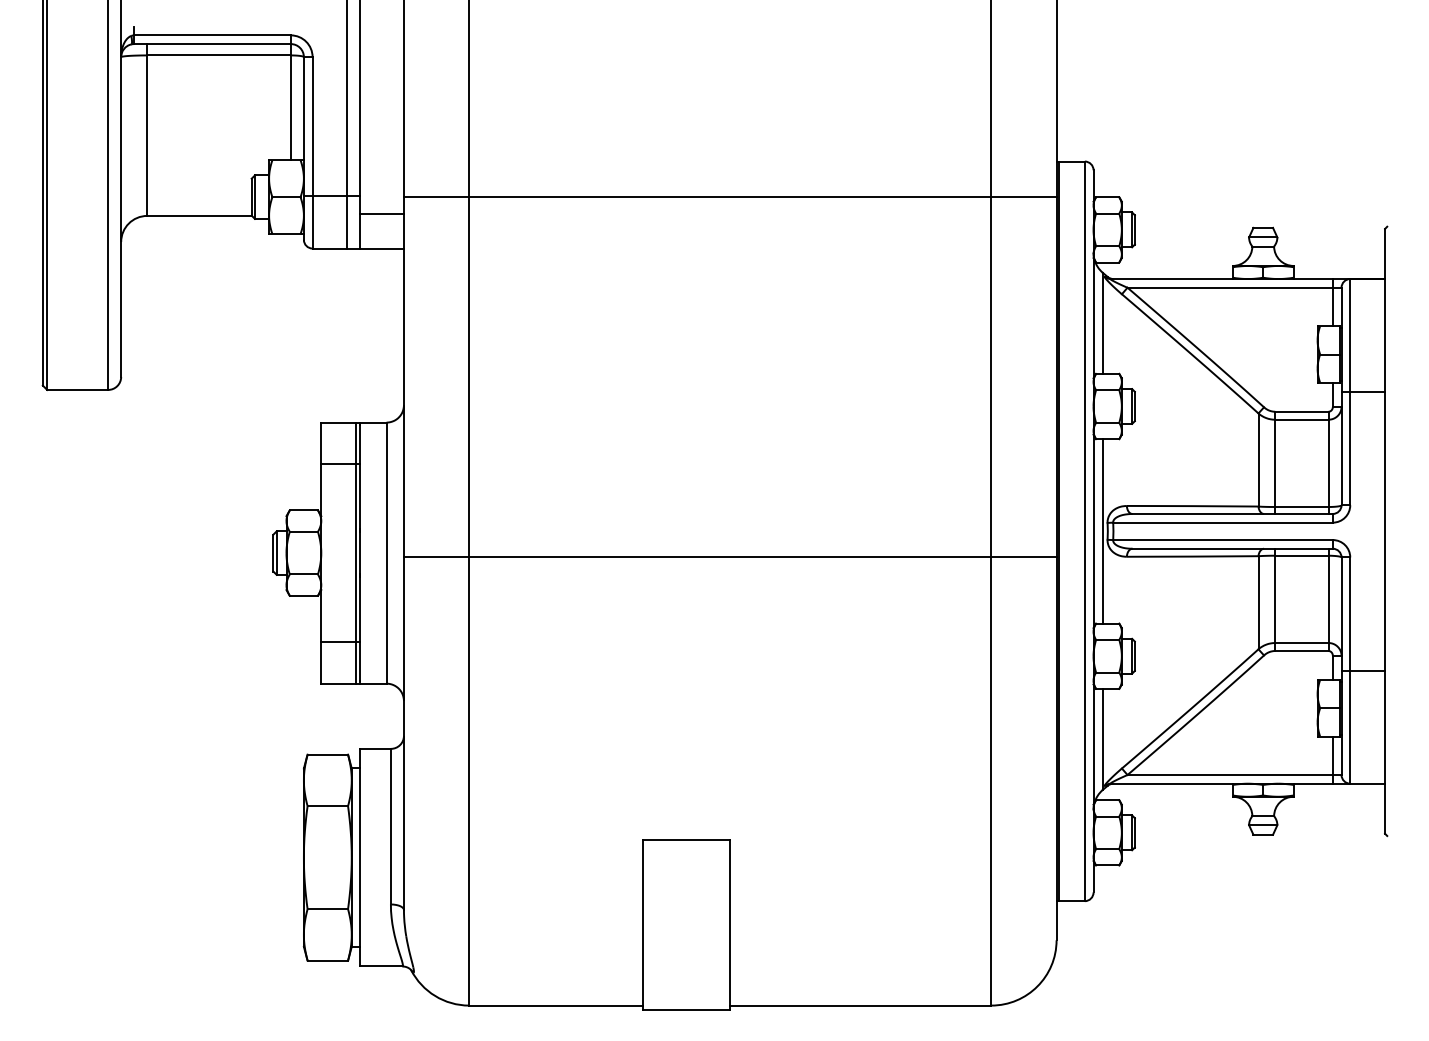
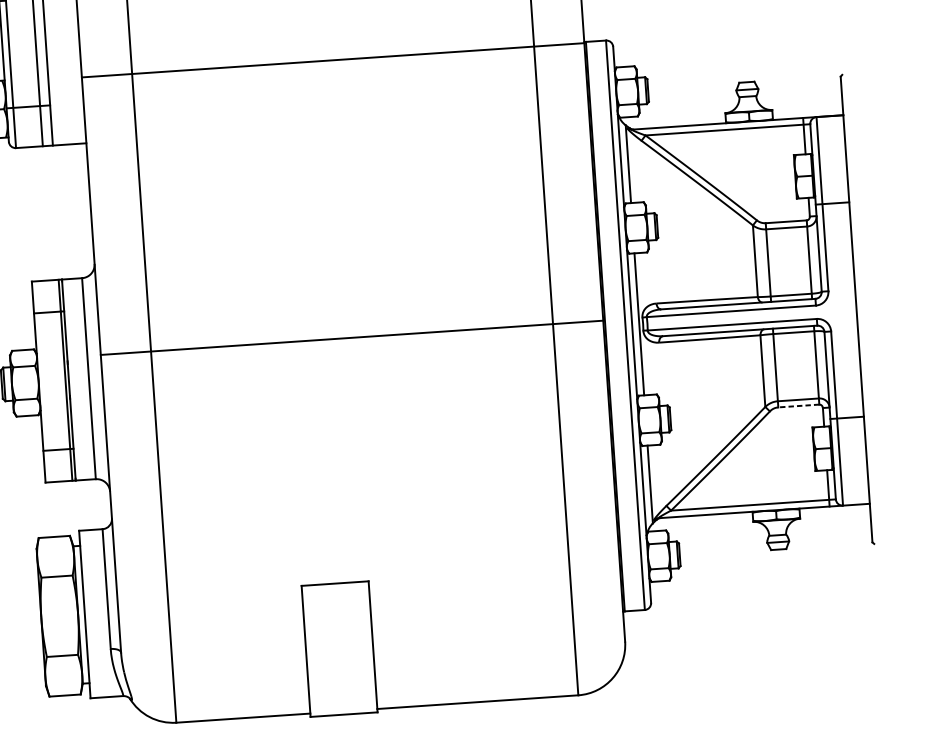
line: (729, 197) -> (332, 60), moved
line: (381, 213) -> (67, 117), removed
line: (729, 557) -> (351, 337), moved
line: (1301, 651) -> (798, 406), solid -> dashed

